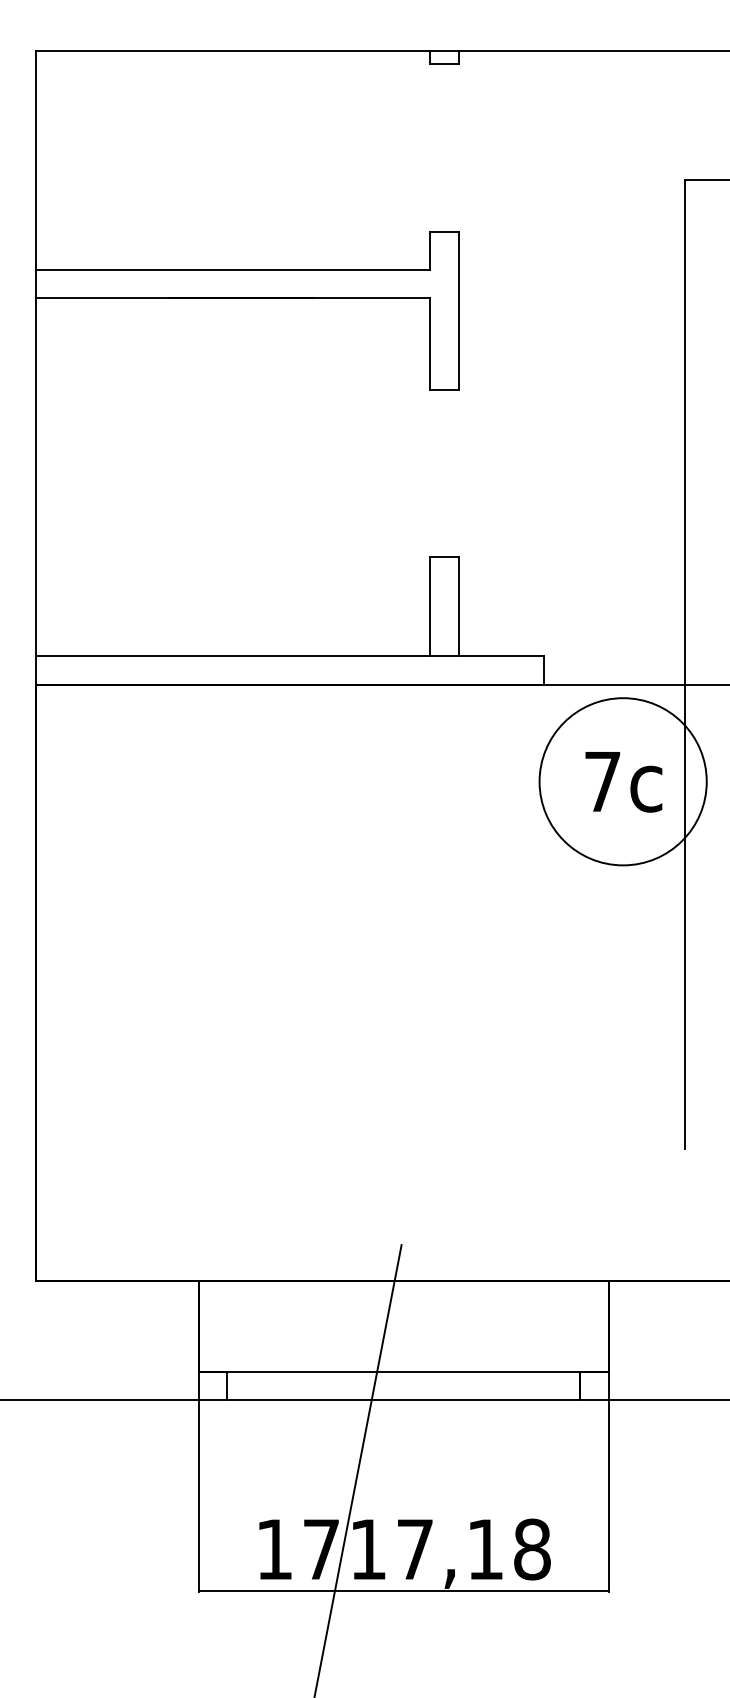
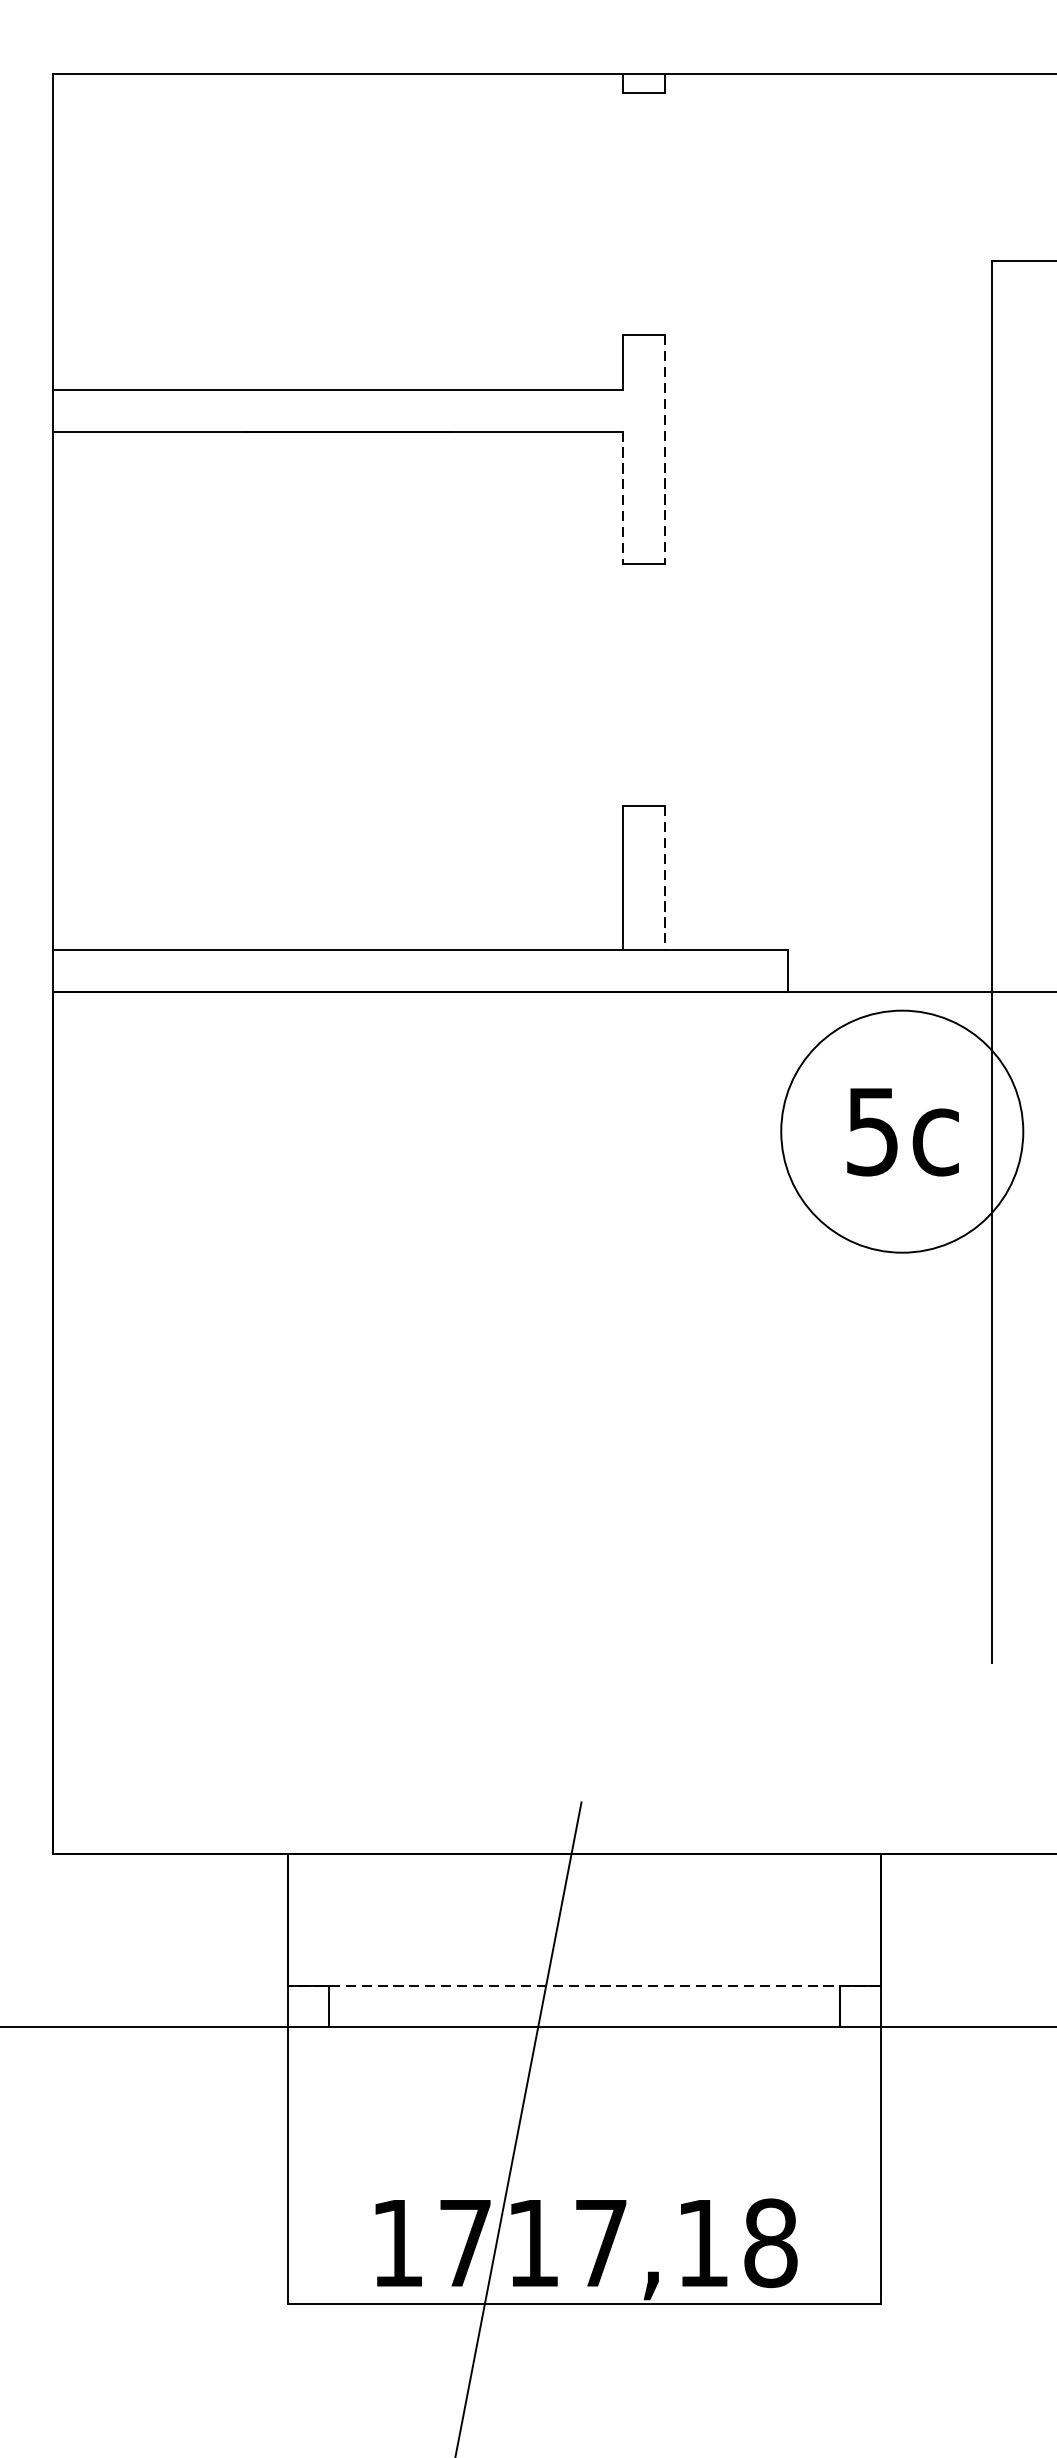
line: (458, 310) -> (663, 449), solid -> dashed
line: (430, 343) -> (623, 497), solid -> dashed
line: (458, 606) -> (663, 877), solid -> dashed
text: (602, 782) -> (872, 1132), 7c -> 5c
line: (403, 1371) -> (584, 1985), solid -> dashed

